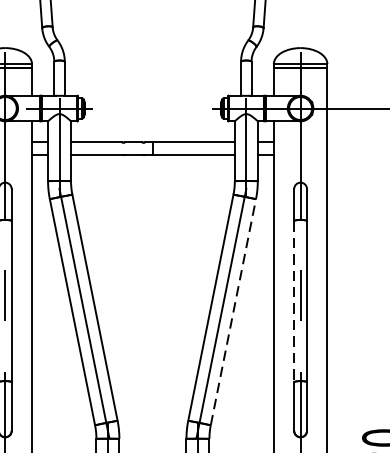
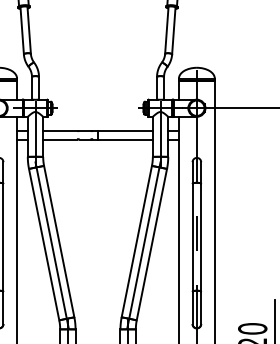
line: (294, 301) -> (192, 237), dashed -> solid
line: (232, 312) -> (151, 244), dashed -> solid

